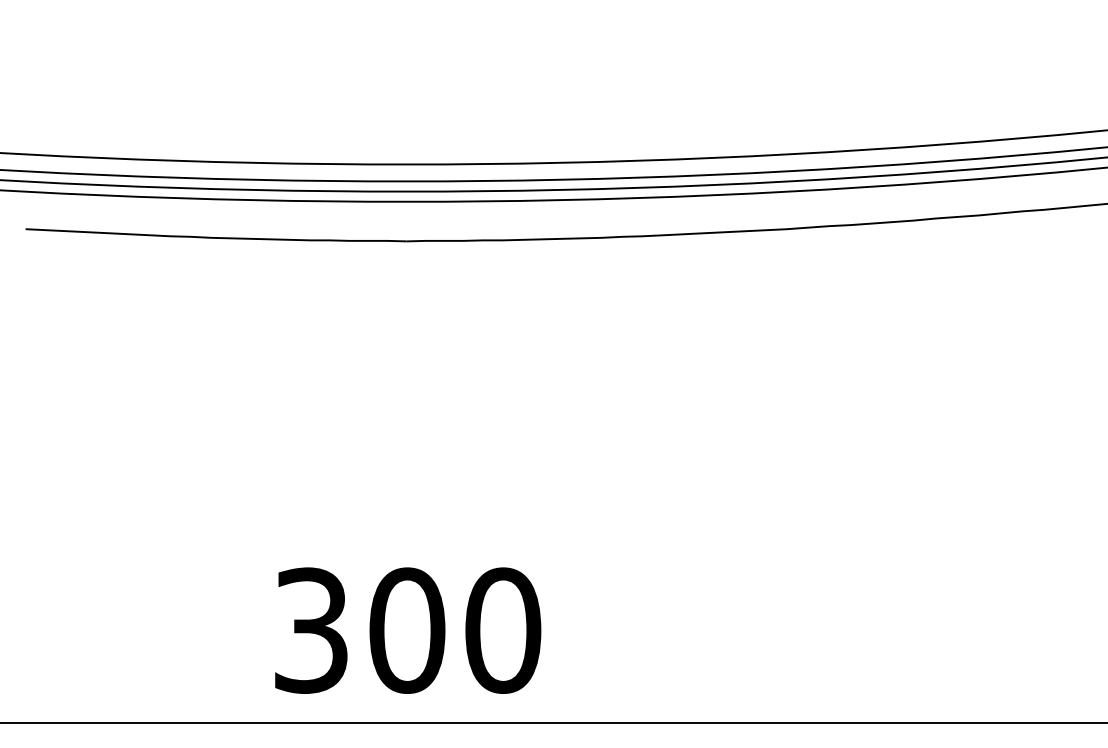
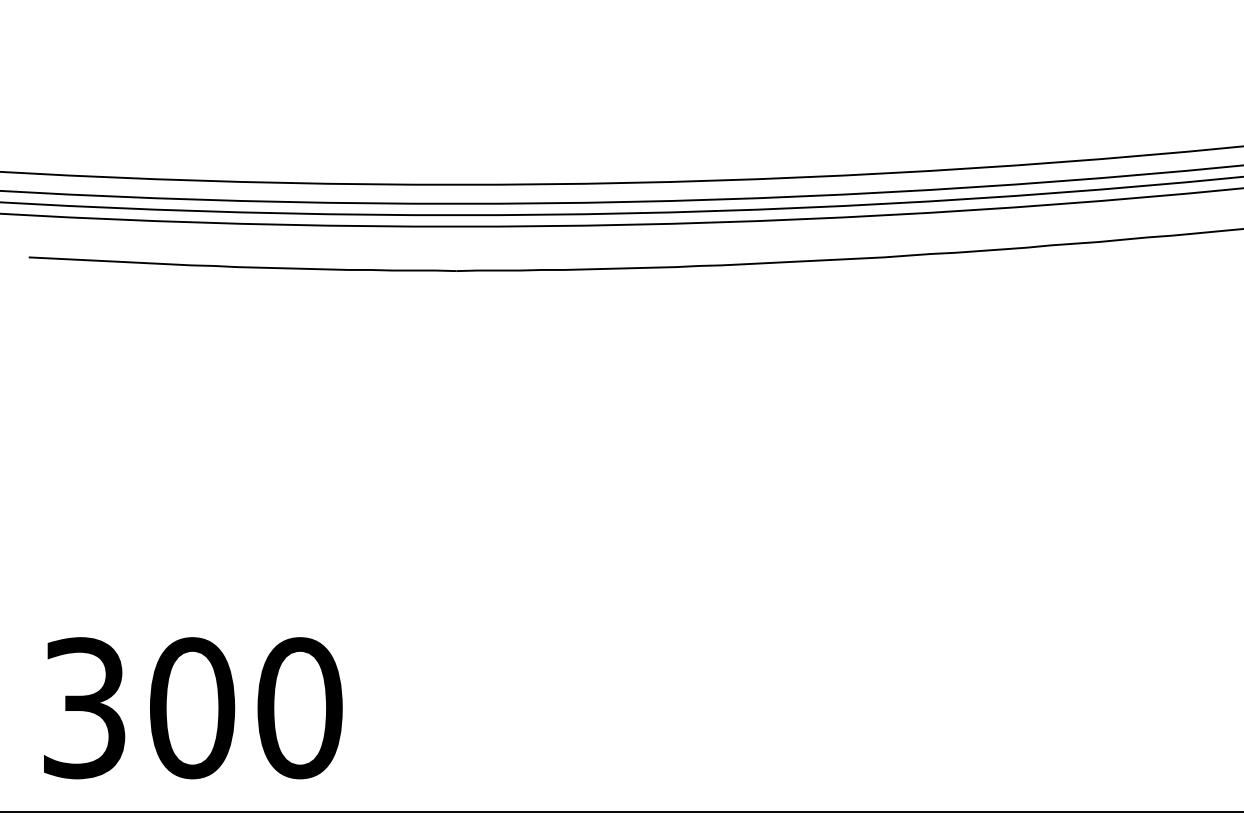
text: (408, 630) -> (193, 708), moved

